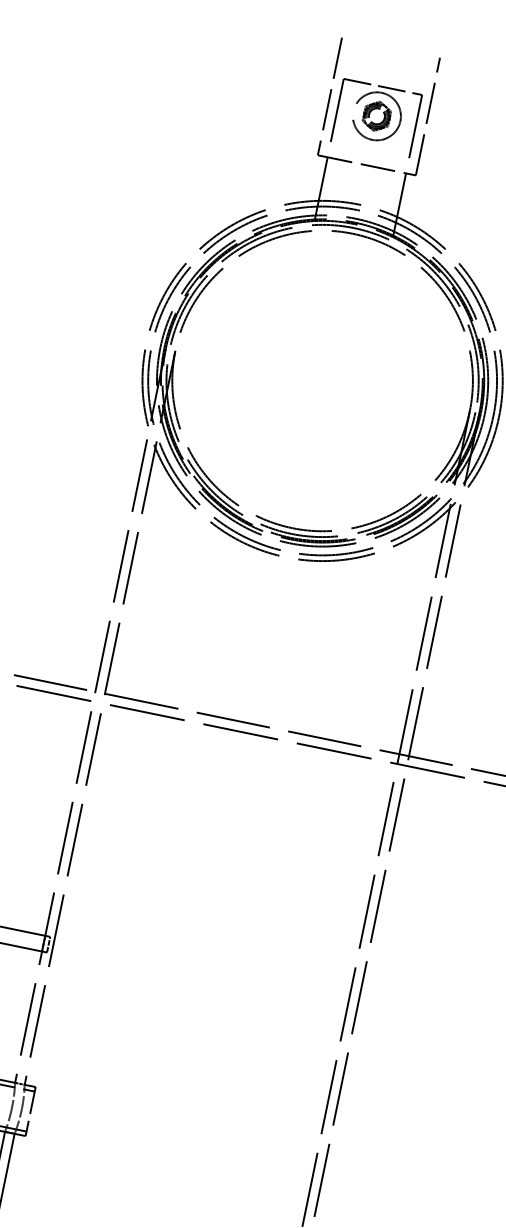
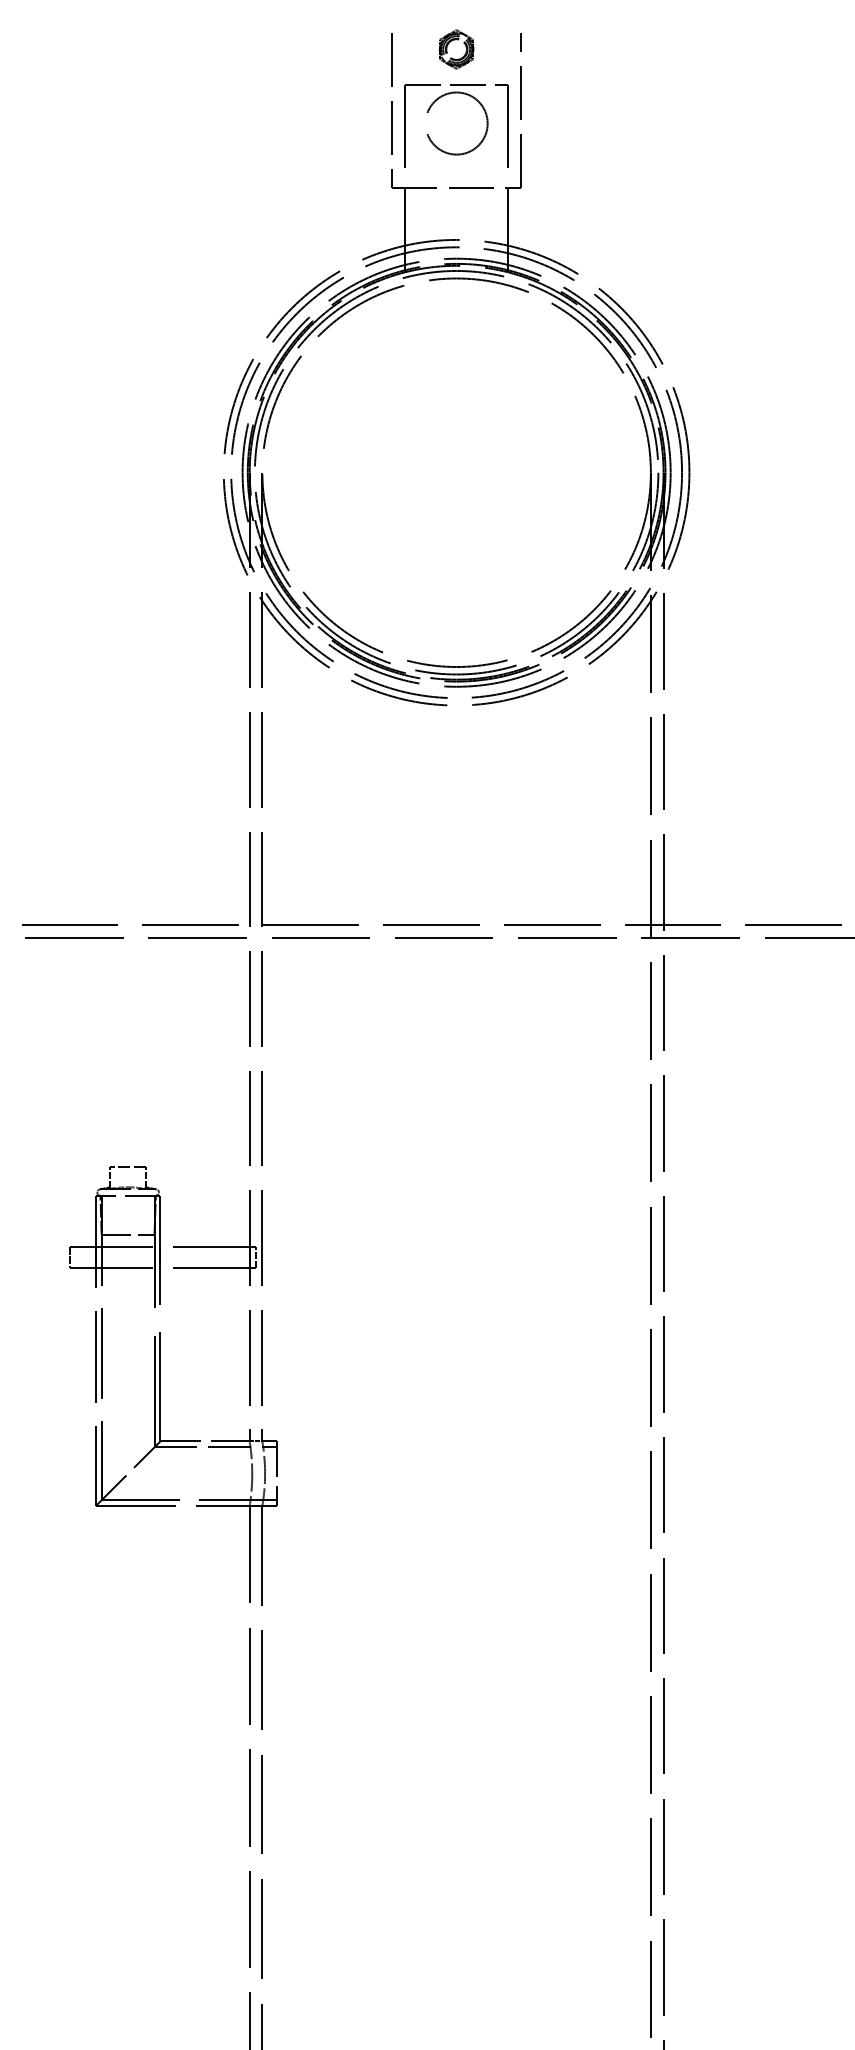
part: (376, 116) -> (456, 49), moved

